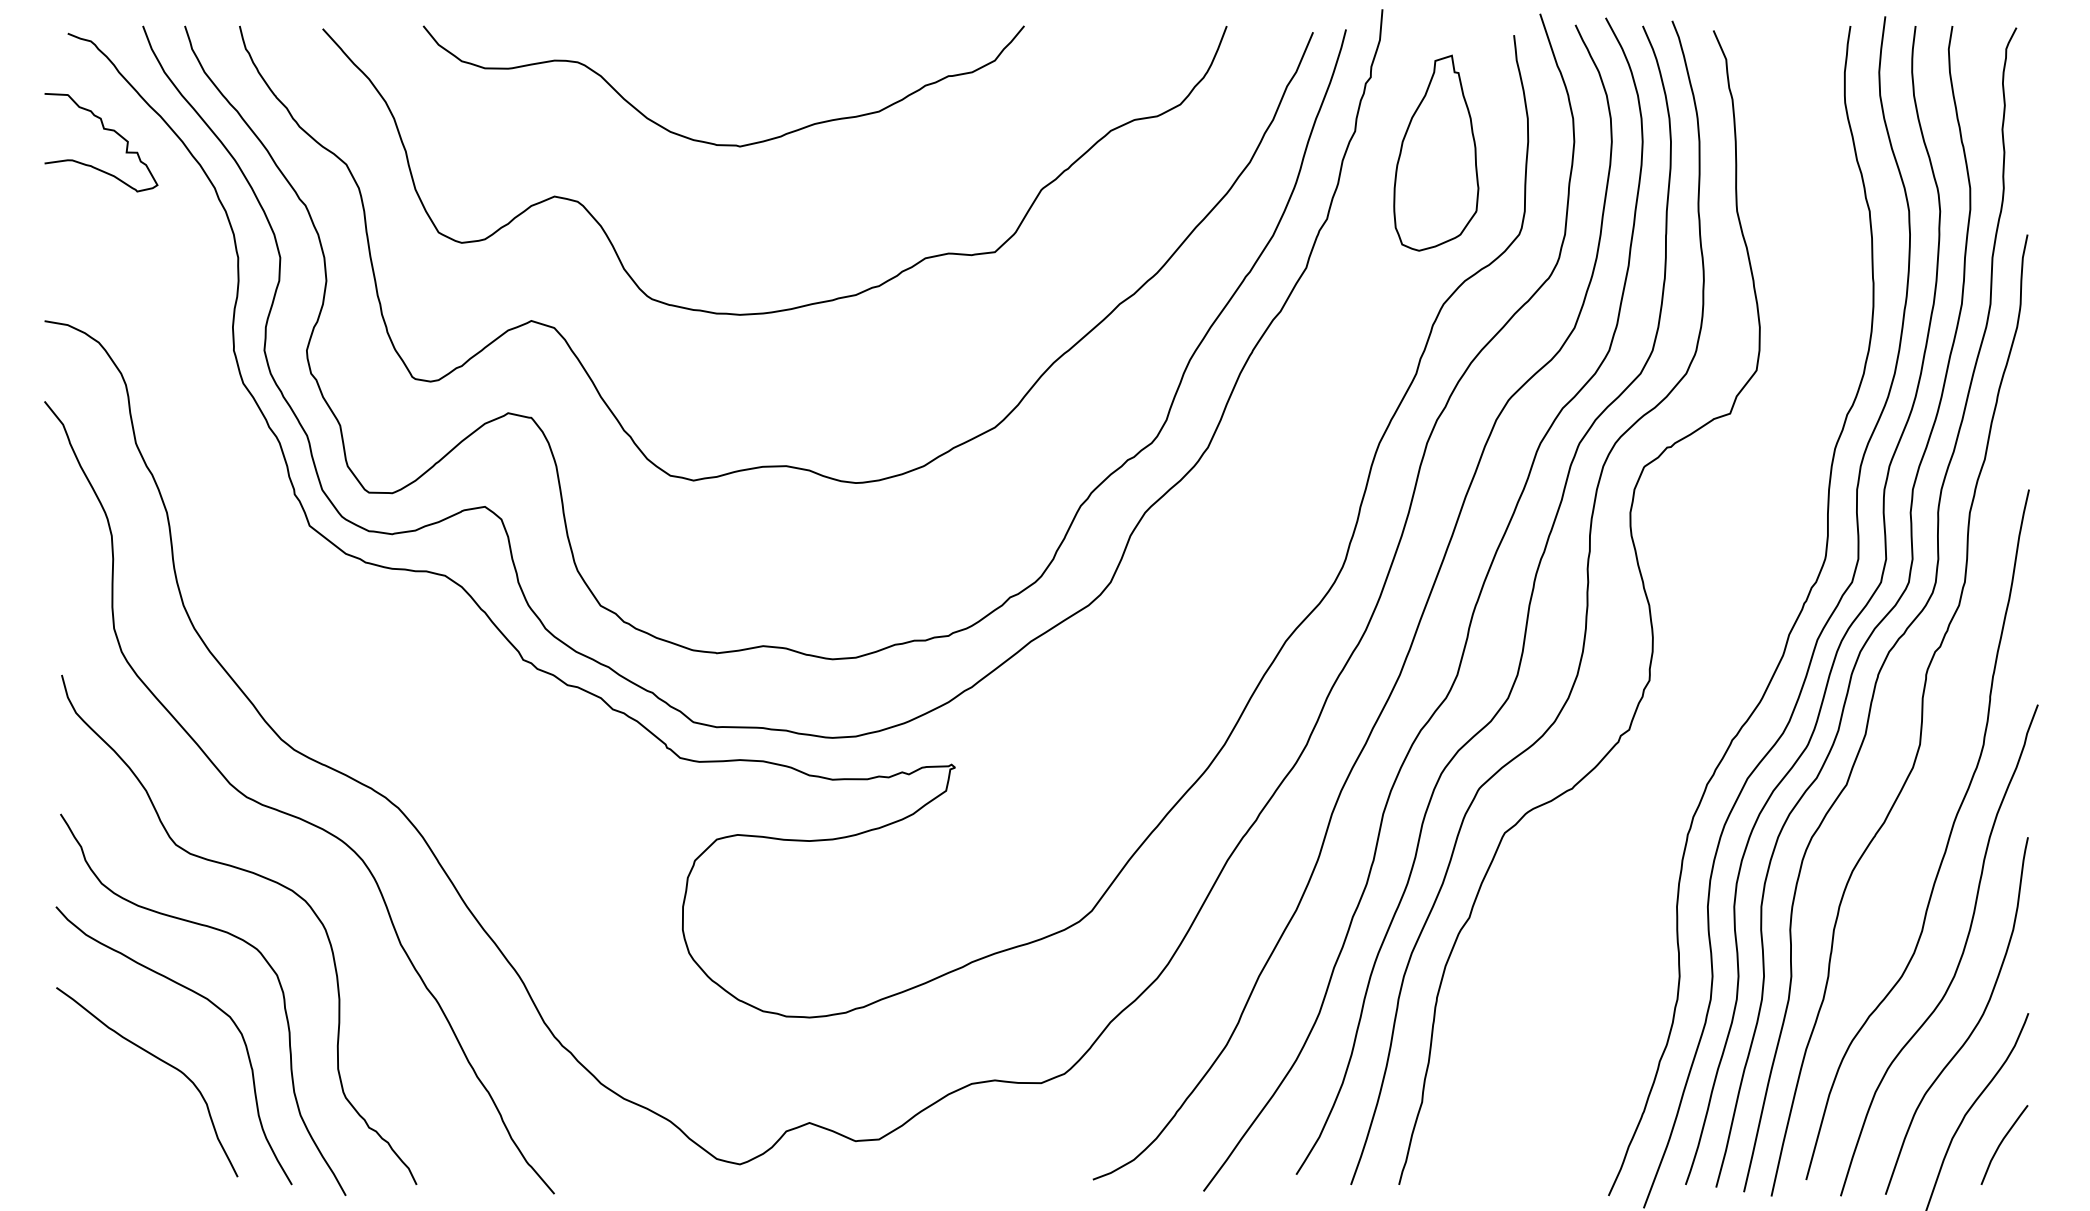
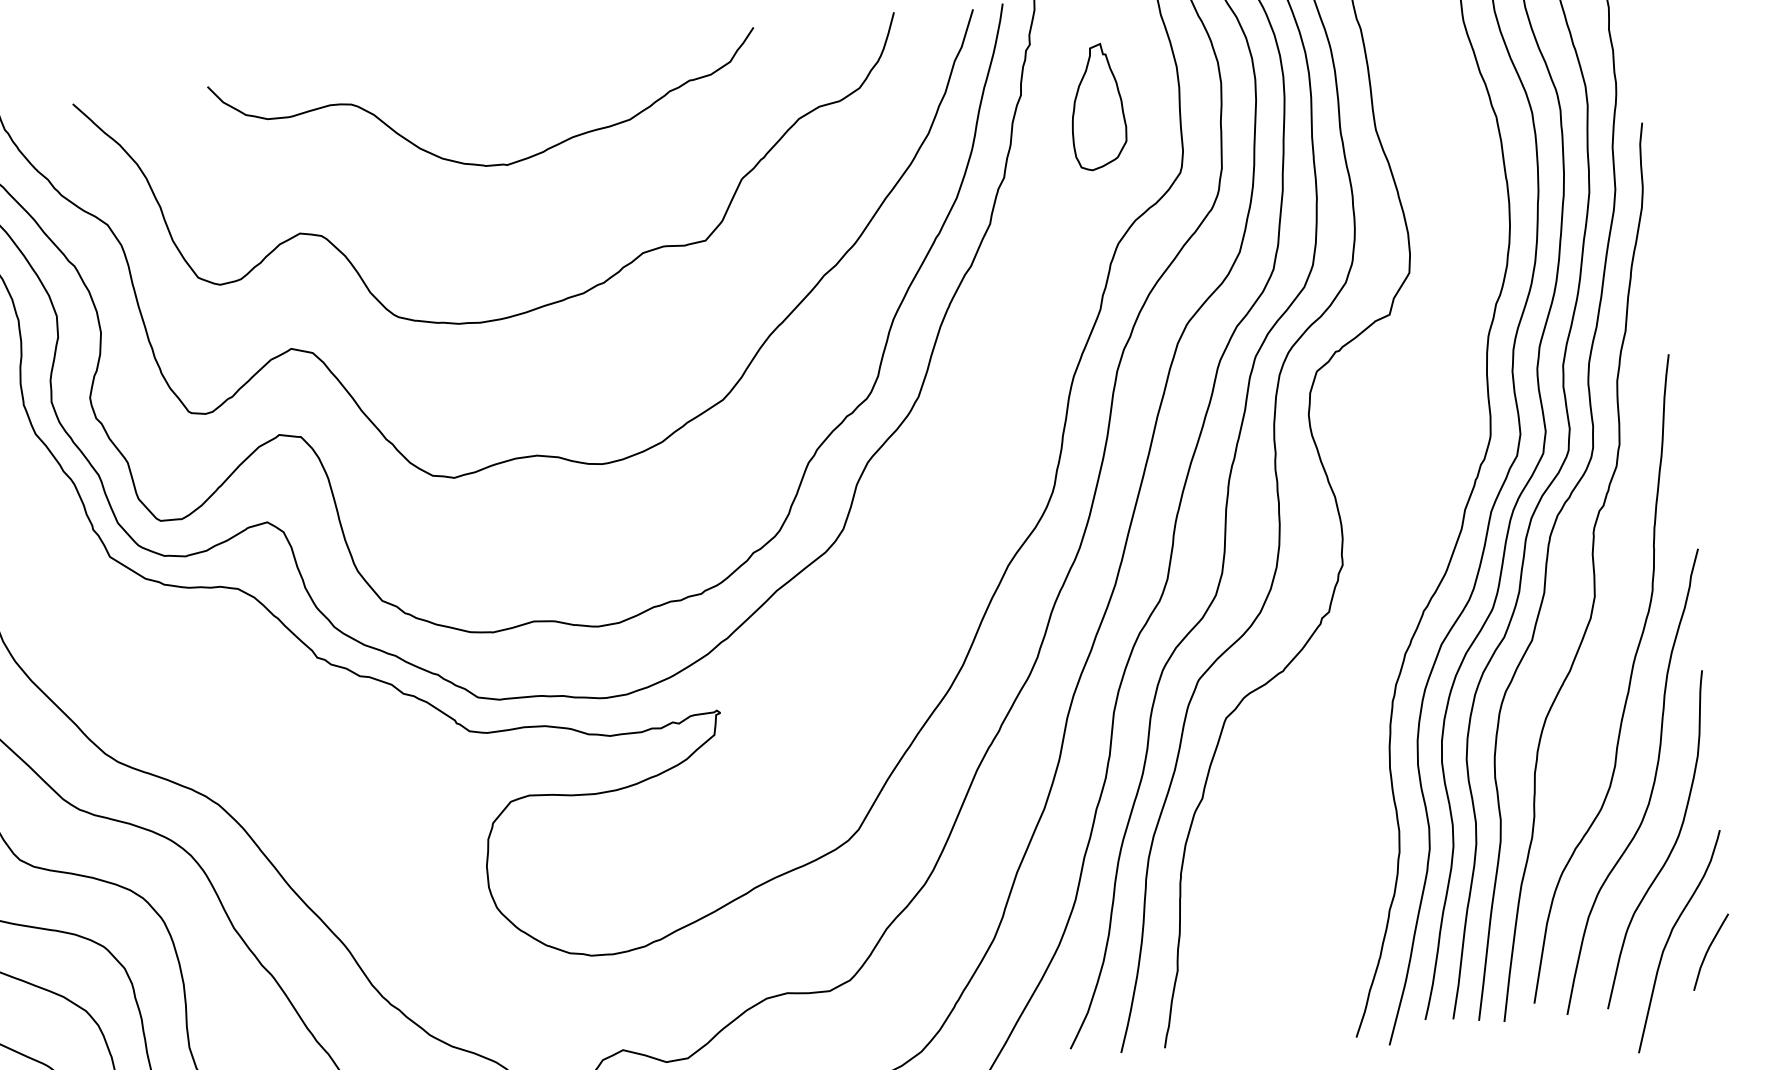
curve: (711, 142) -> (480, 164), moved
part: (1436, 152) -> (1097, 106), size x0.7

